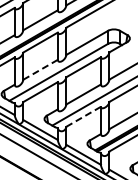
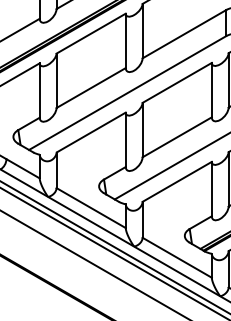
line: (40, 70) -> (91, 89), dashed -> solid
line: (84, 116) -> (178, 181), dashed -> solid

